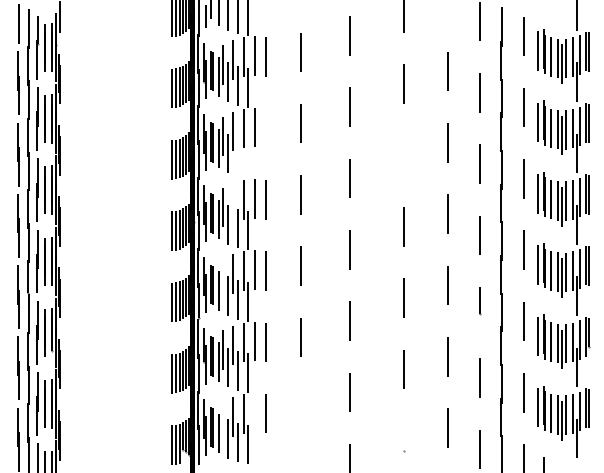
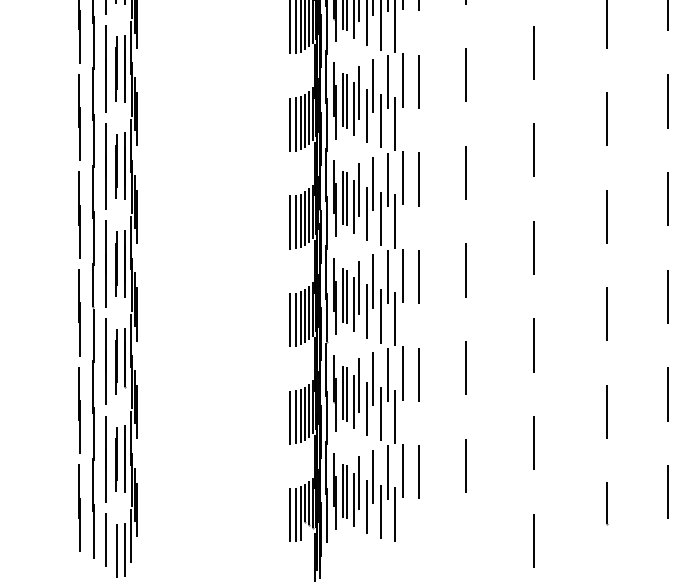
line: (265, 128) -> (418, 81), added
line: (403, 155) -> (606, 118), added
line: (238, 156) -> (381, 120), added
line: (248, 158) -> (394, 123), added
line: (232, 202) -> (372, 183), added
line: (222, 278) -> (359, 287), added
line: (300, 408) -> (465, 465), added
line: (254, 412) -> (402, 470), added
line: (222, 421) -> (359, 483), added
line: (403, 436) -> (606, 503), added

